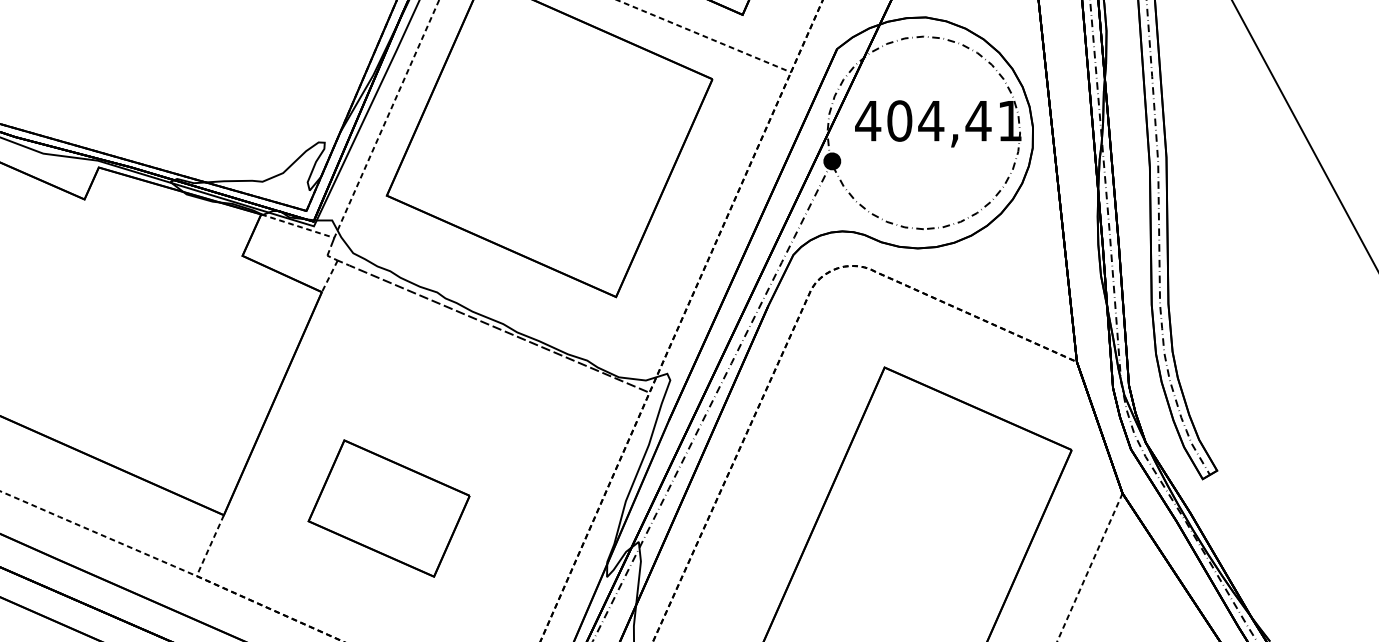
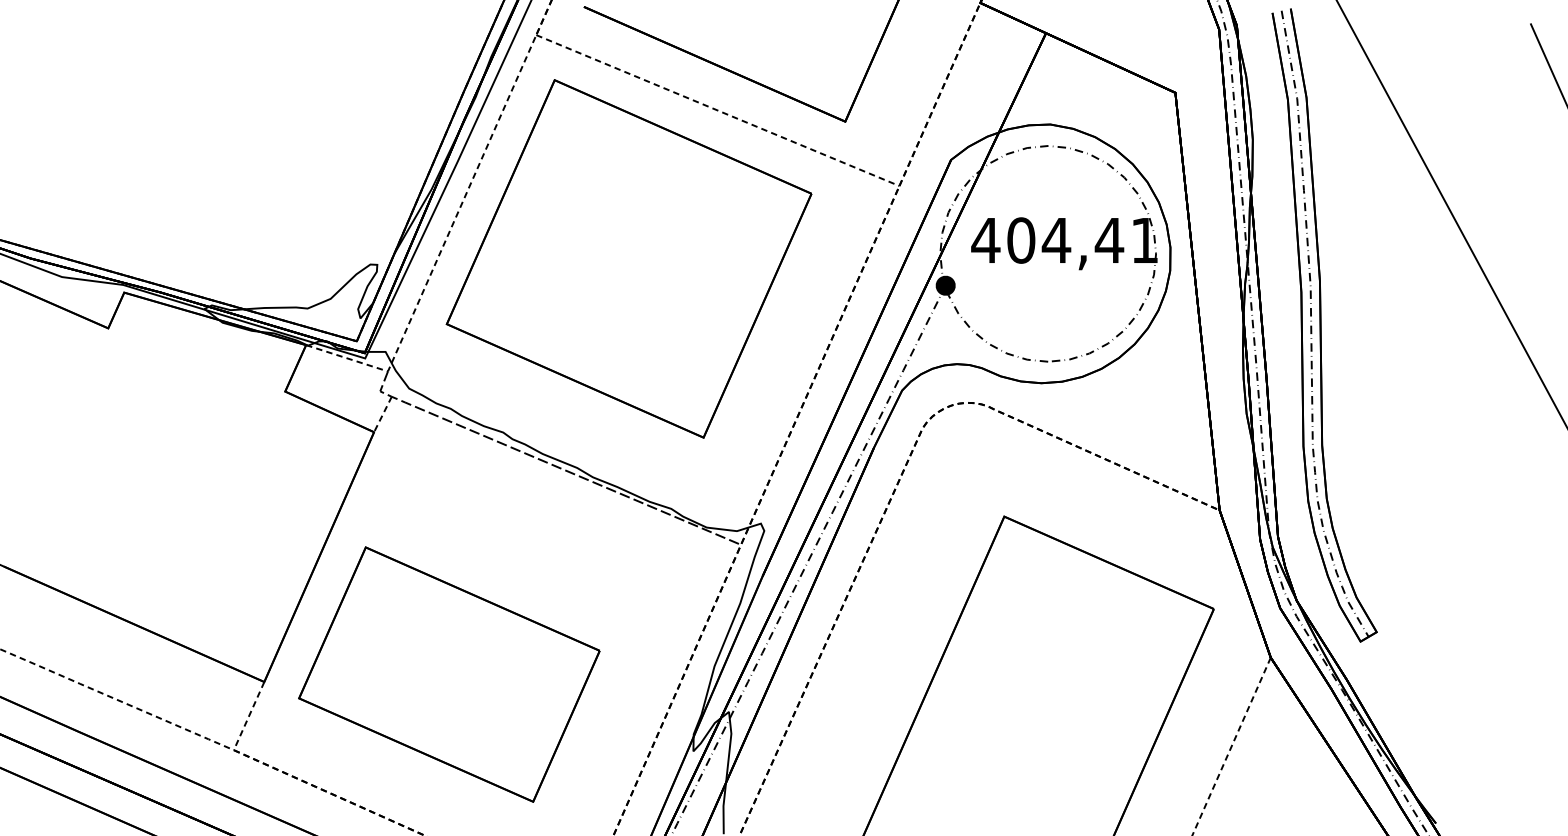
part: (389, 508) -> (449, 674), size x1.67

